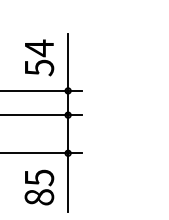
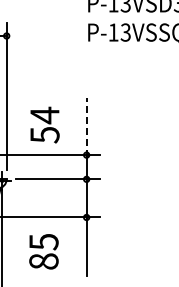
text: (38, 57) -> (44, 124), moved
line: (67, 63) -> (86, 127), solid -> dashed
text: (38, 187) -> (43, 251), moved

